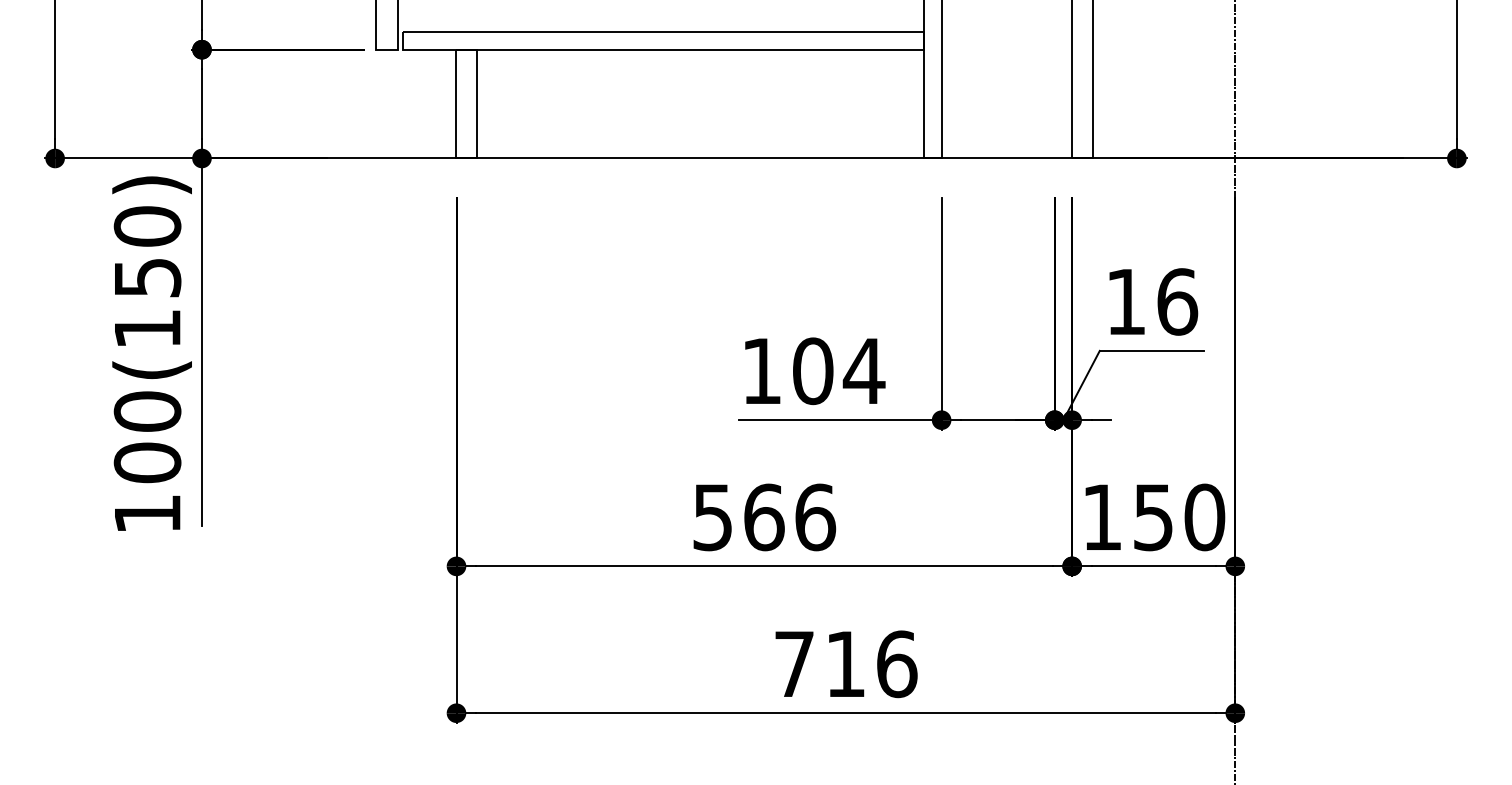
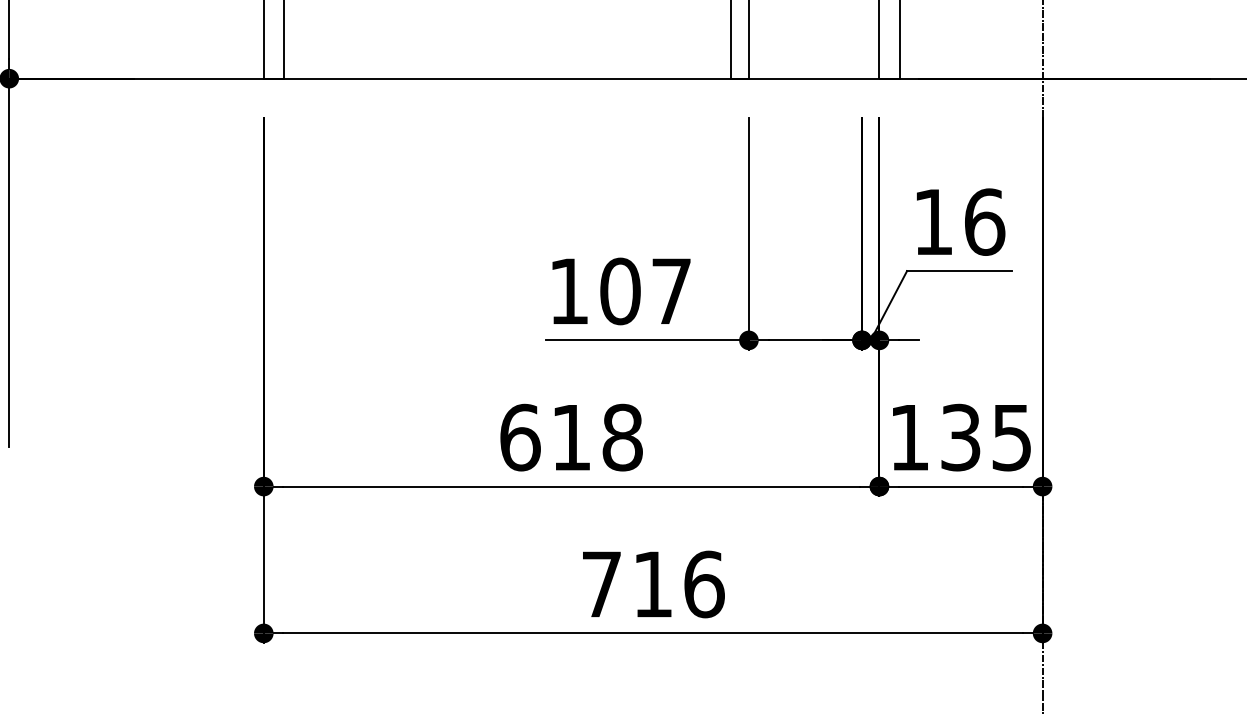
text: (863, 370) -> (670, 290), 104 -> 107
text: (764, 517) -> (571, 437), 566 -> 618
text: (1179, 517) -> (986, 437), 150 -> 135

